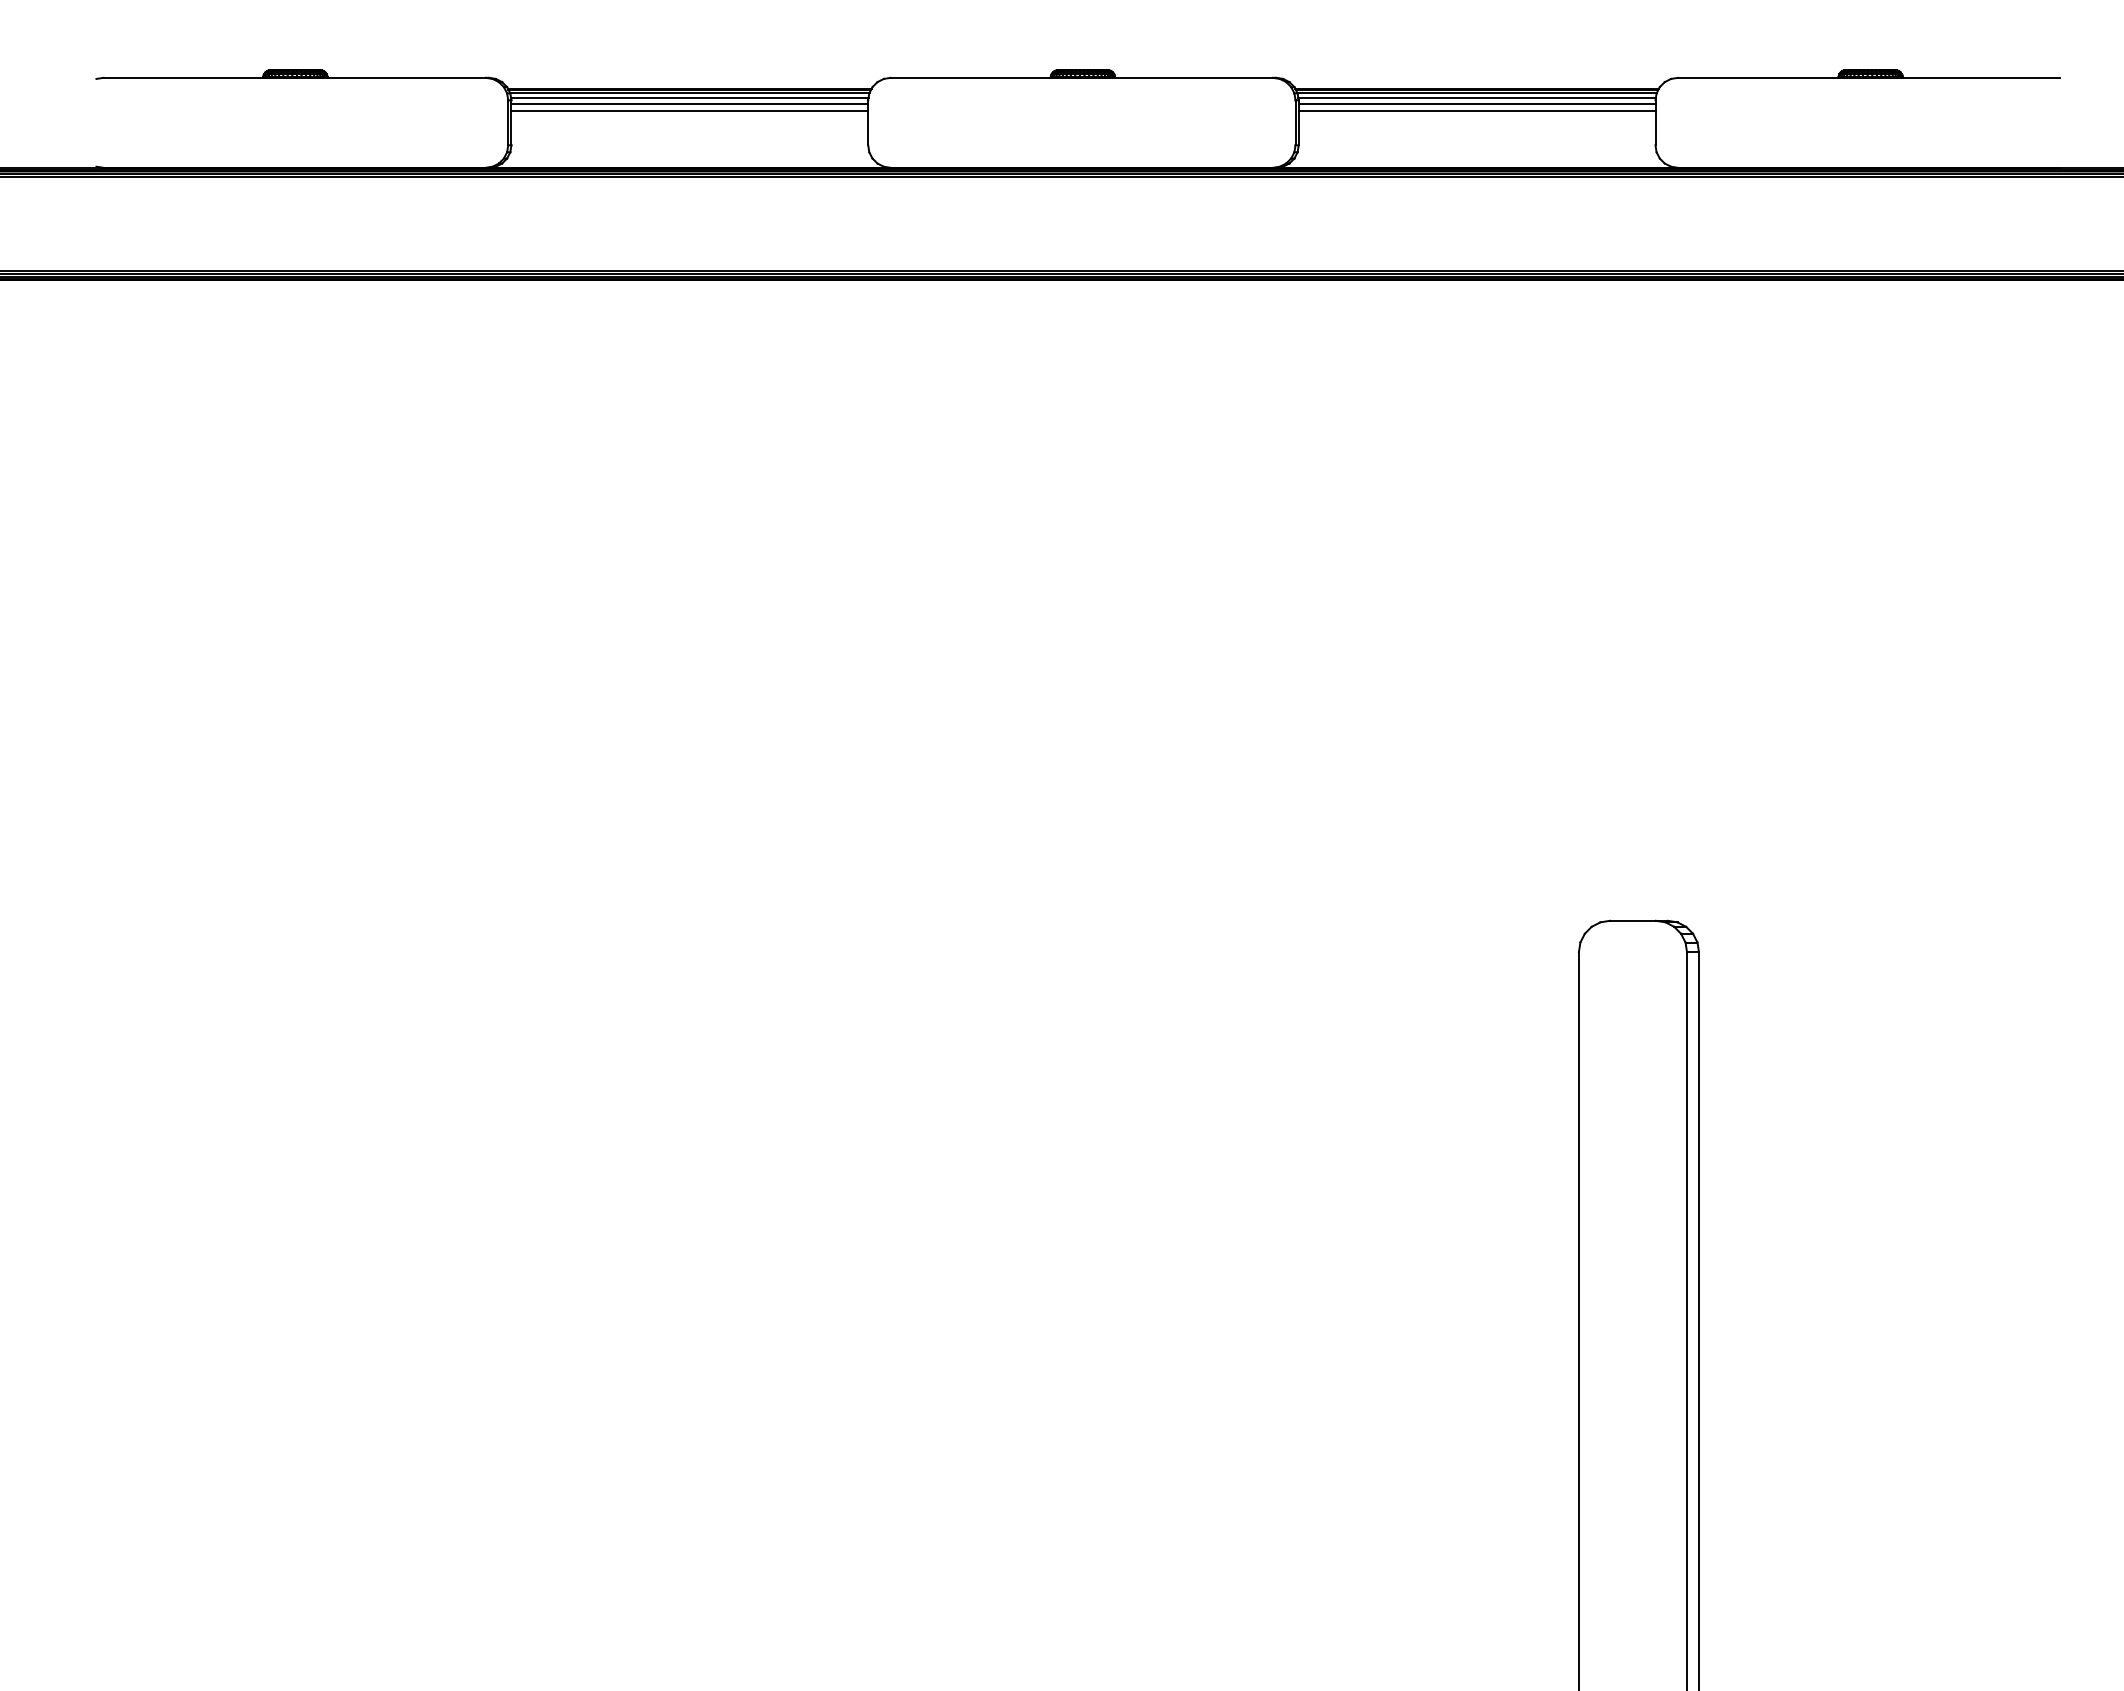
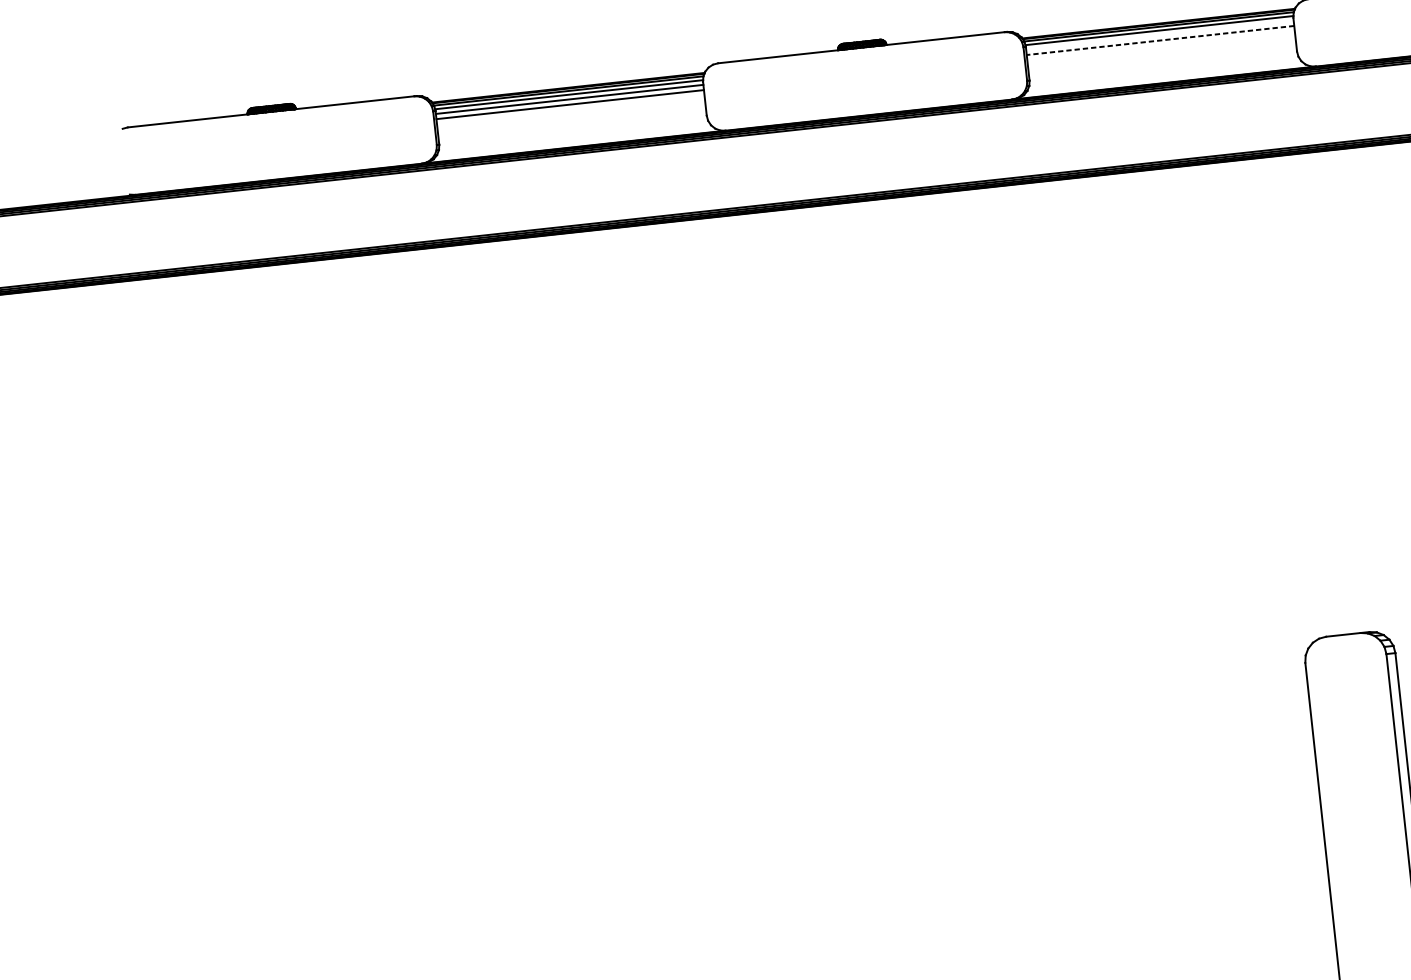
line: (1476, 104) -> (1159, 35), removed
line: (1476, 111) -> (1160, 40), solid -> dashed

